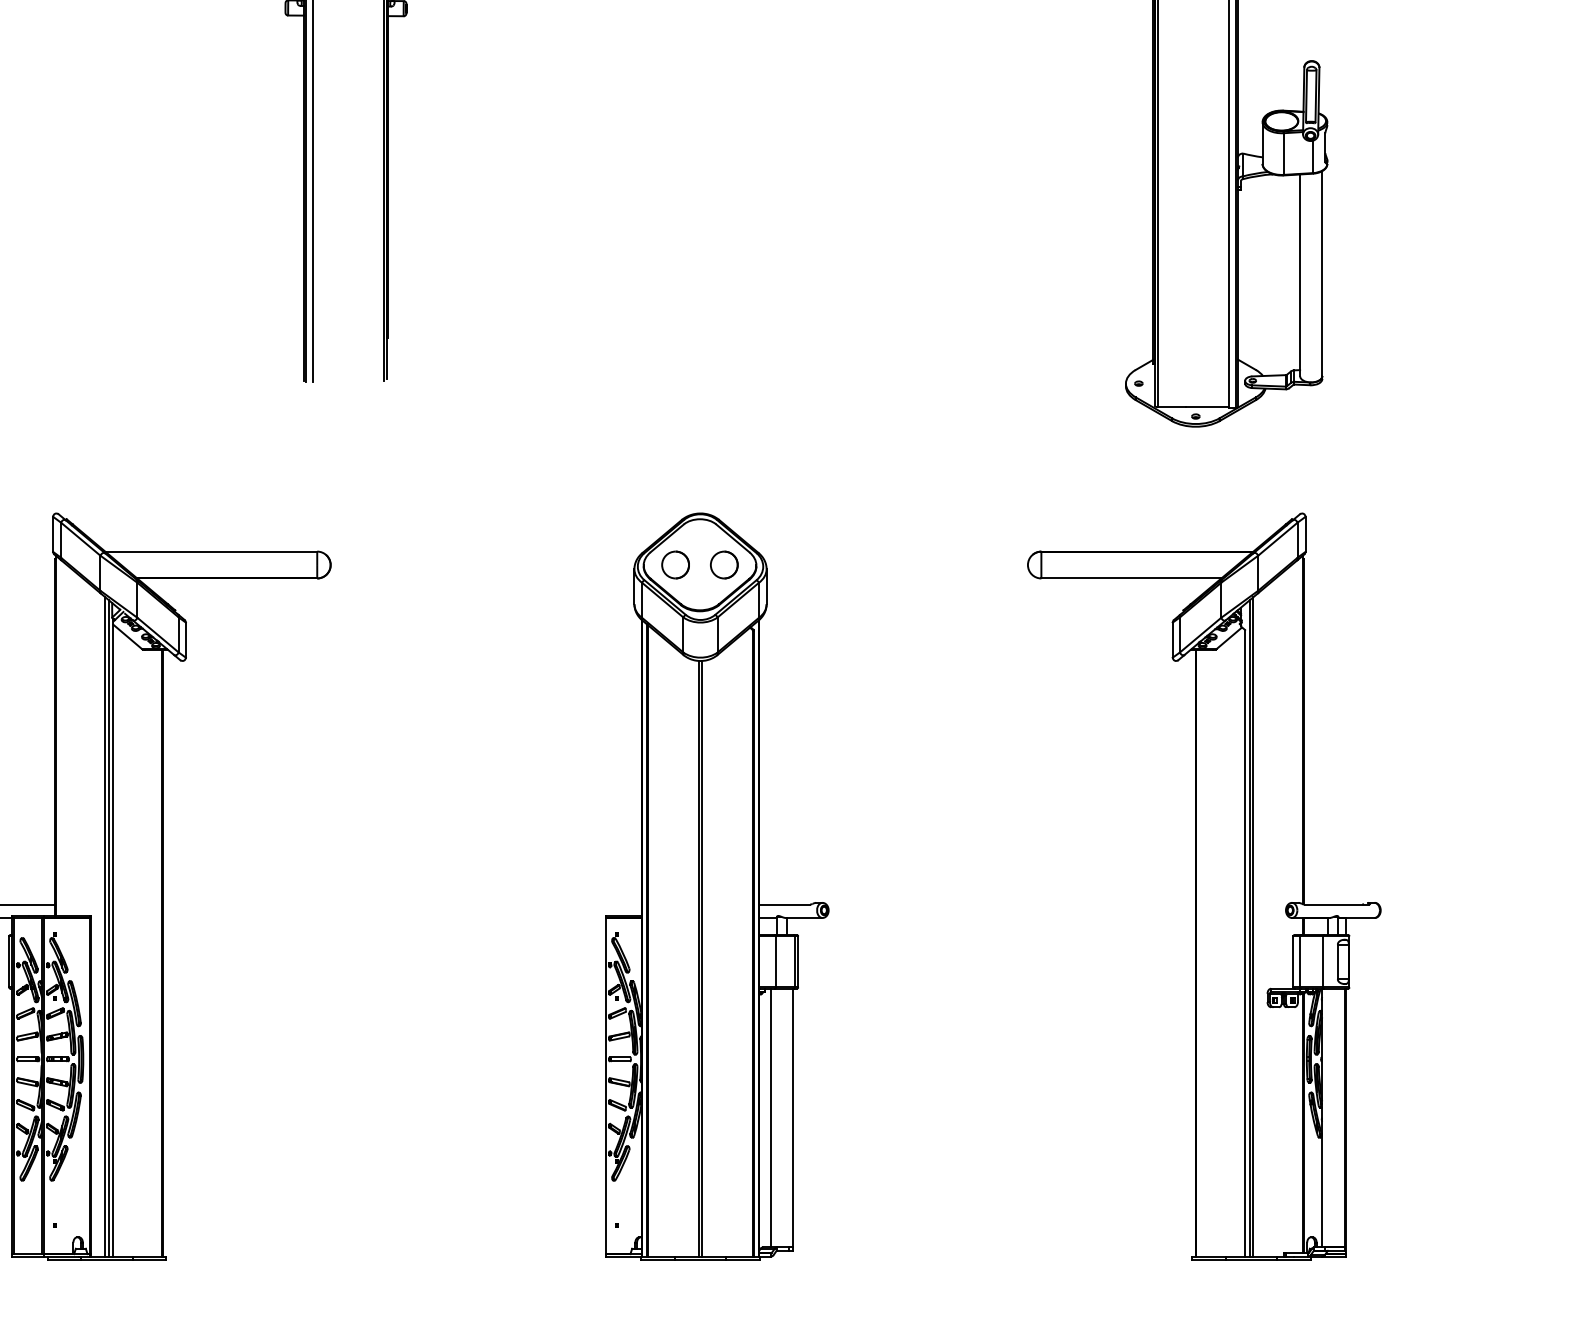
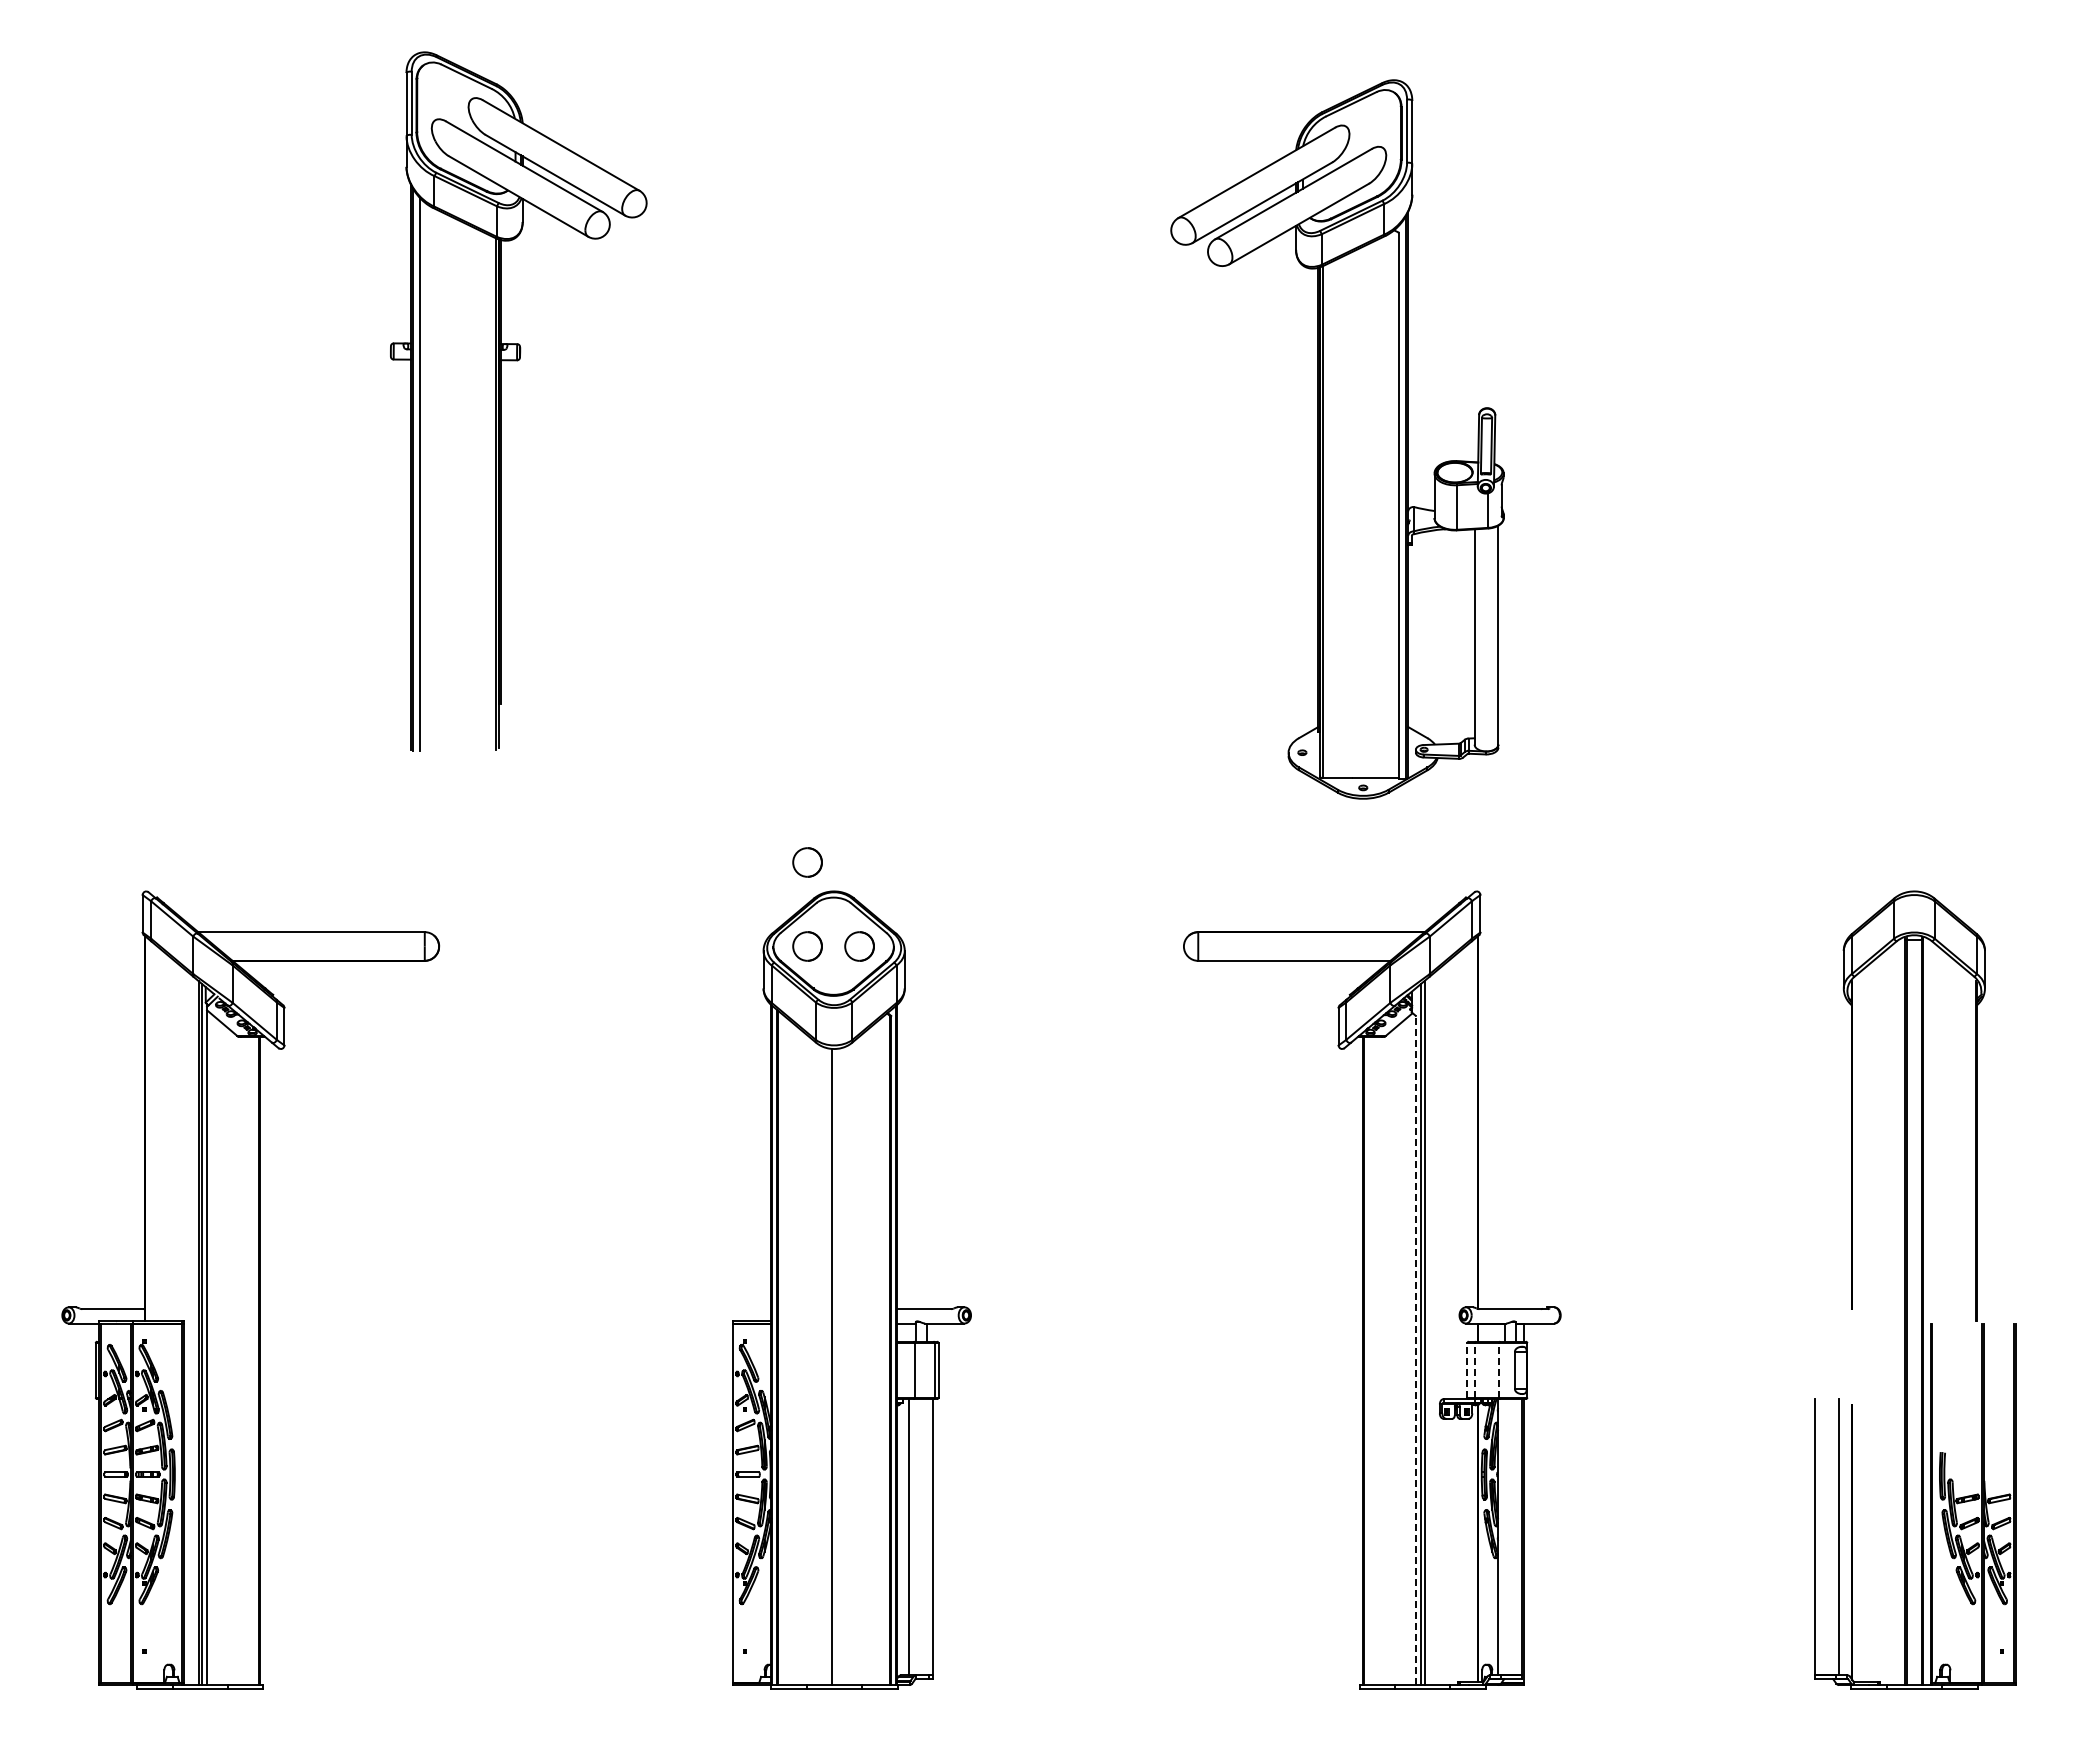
part: (675, 486) -> (807, 862), added
line: (1245, 943) -> (1416, 1350), solid -> dashed
line: (702, 958) -> (836, 1366), removed
line: (1293, 961) -> (1467, 1369), solid -> dashed
line: (1299, 961) -> (1474, 1369), solid -> dashed
line: (1323, 961) -> (1499, 1369), solid -> dashed

